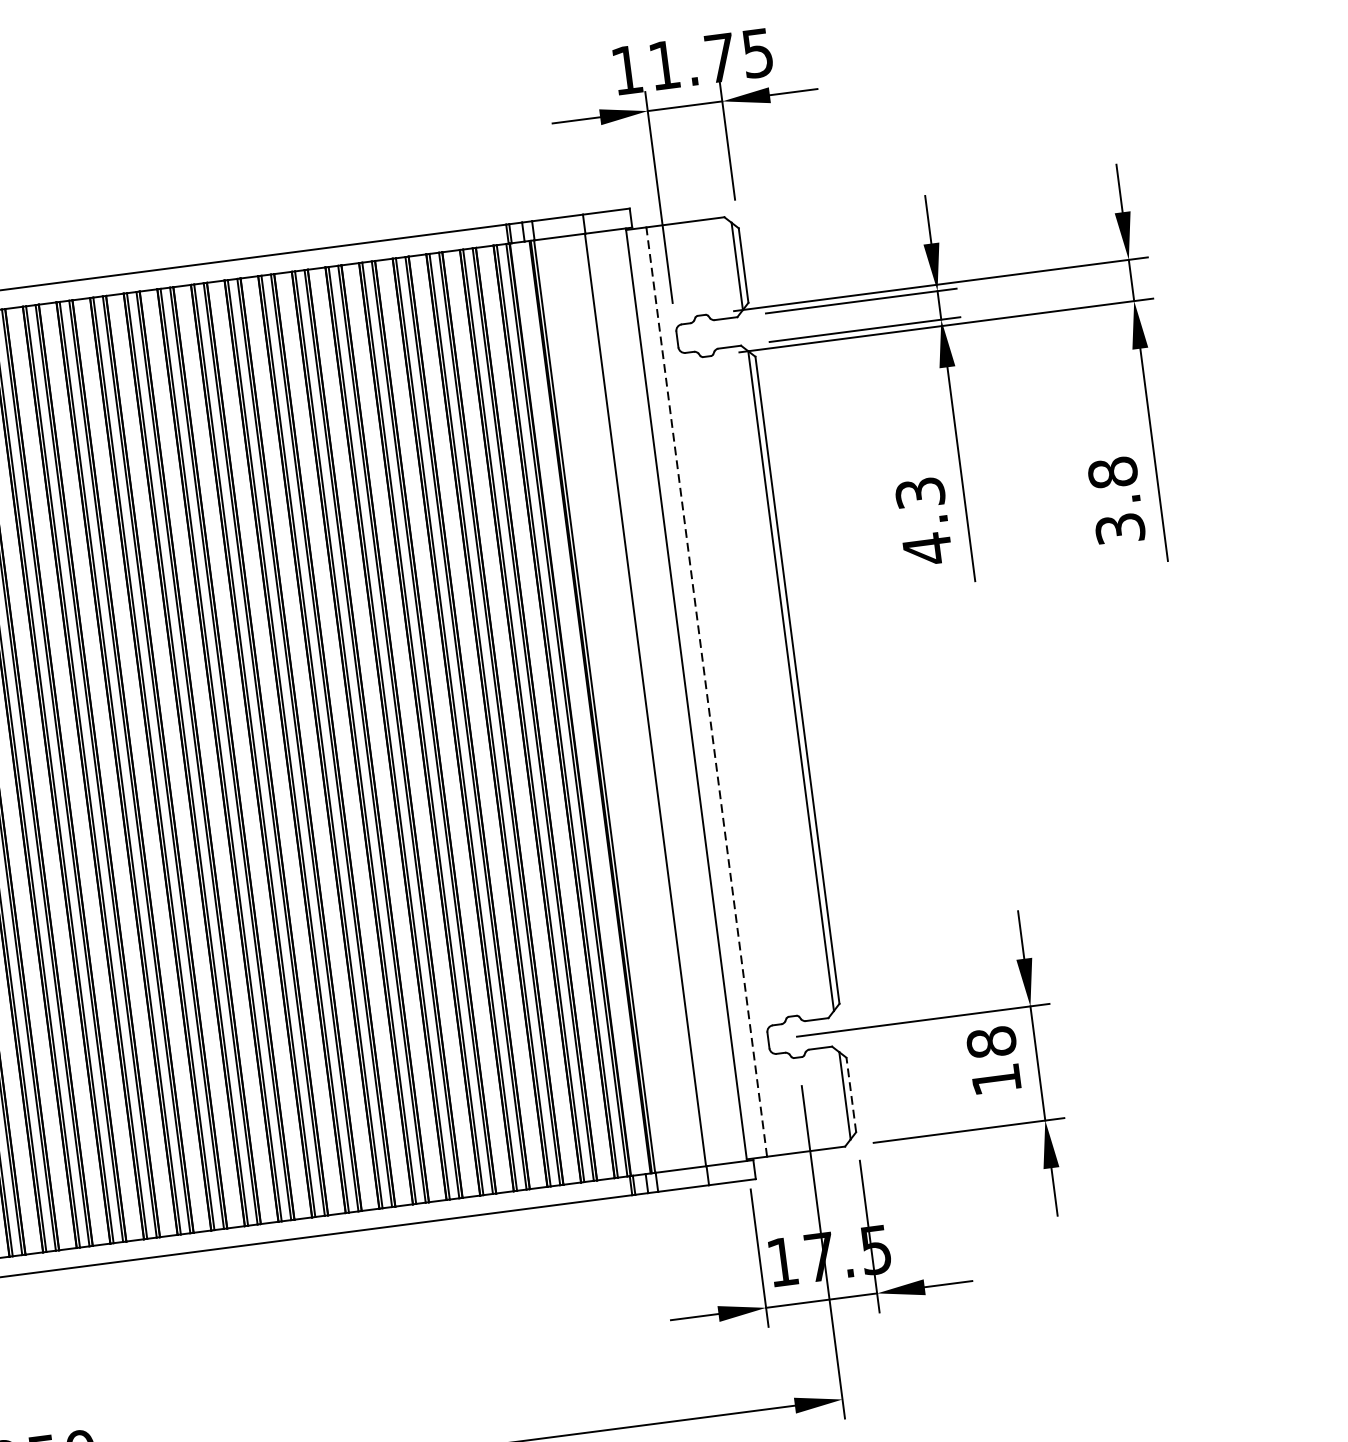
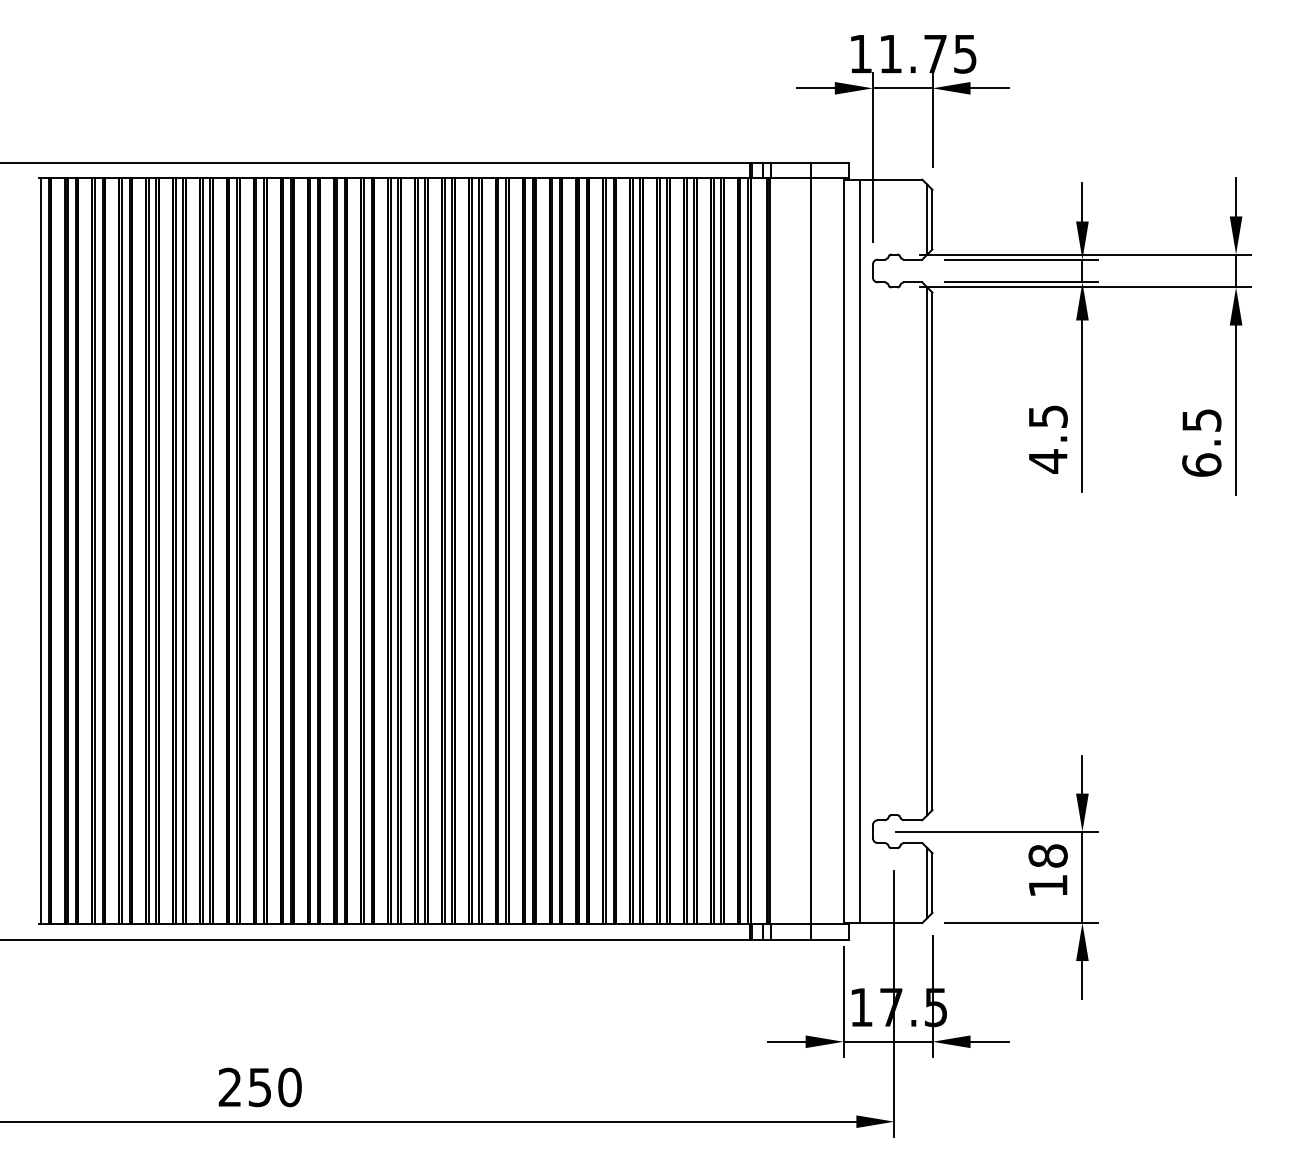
text: (919, 493) -> (1047, 416), 4.3 -> 4.5
text: (1116, 500) -> (1201, 442), 3.8 -> 6.5
line: (706, 692) -> (859, 551), dashed -> solid
line: (851, 1095) -> (932, 883), dashed -> solid

